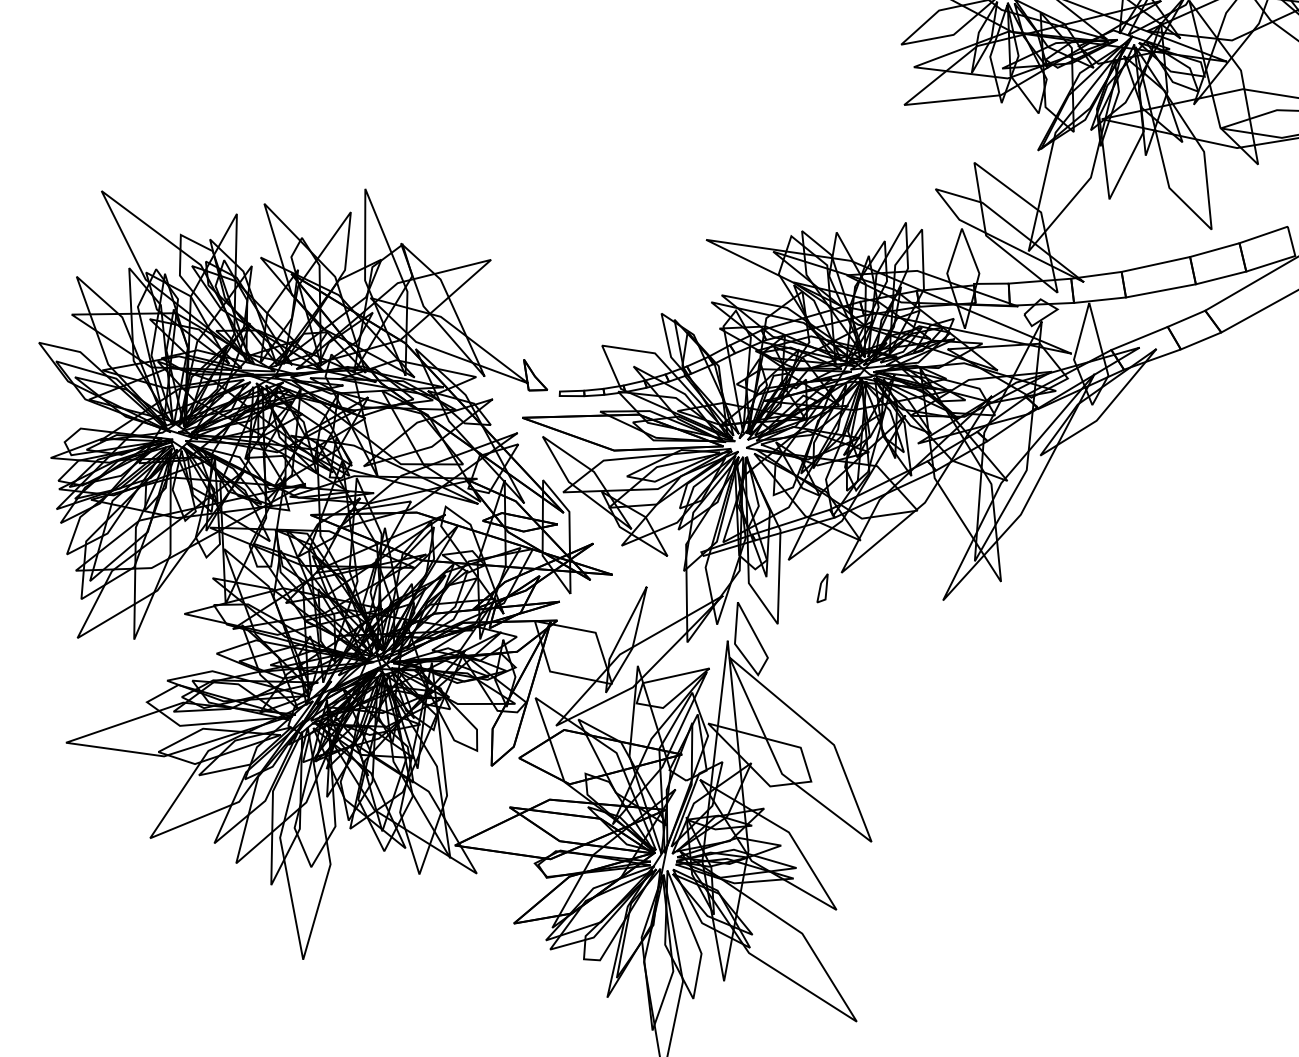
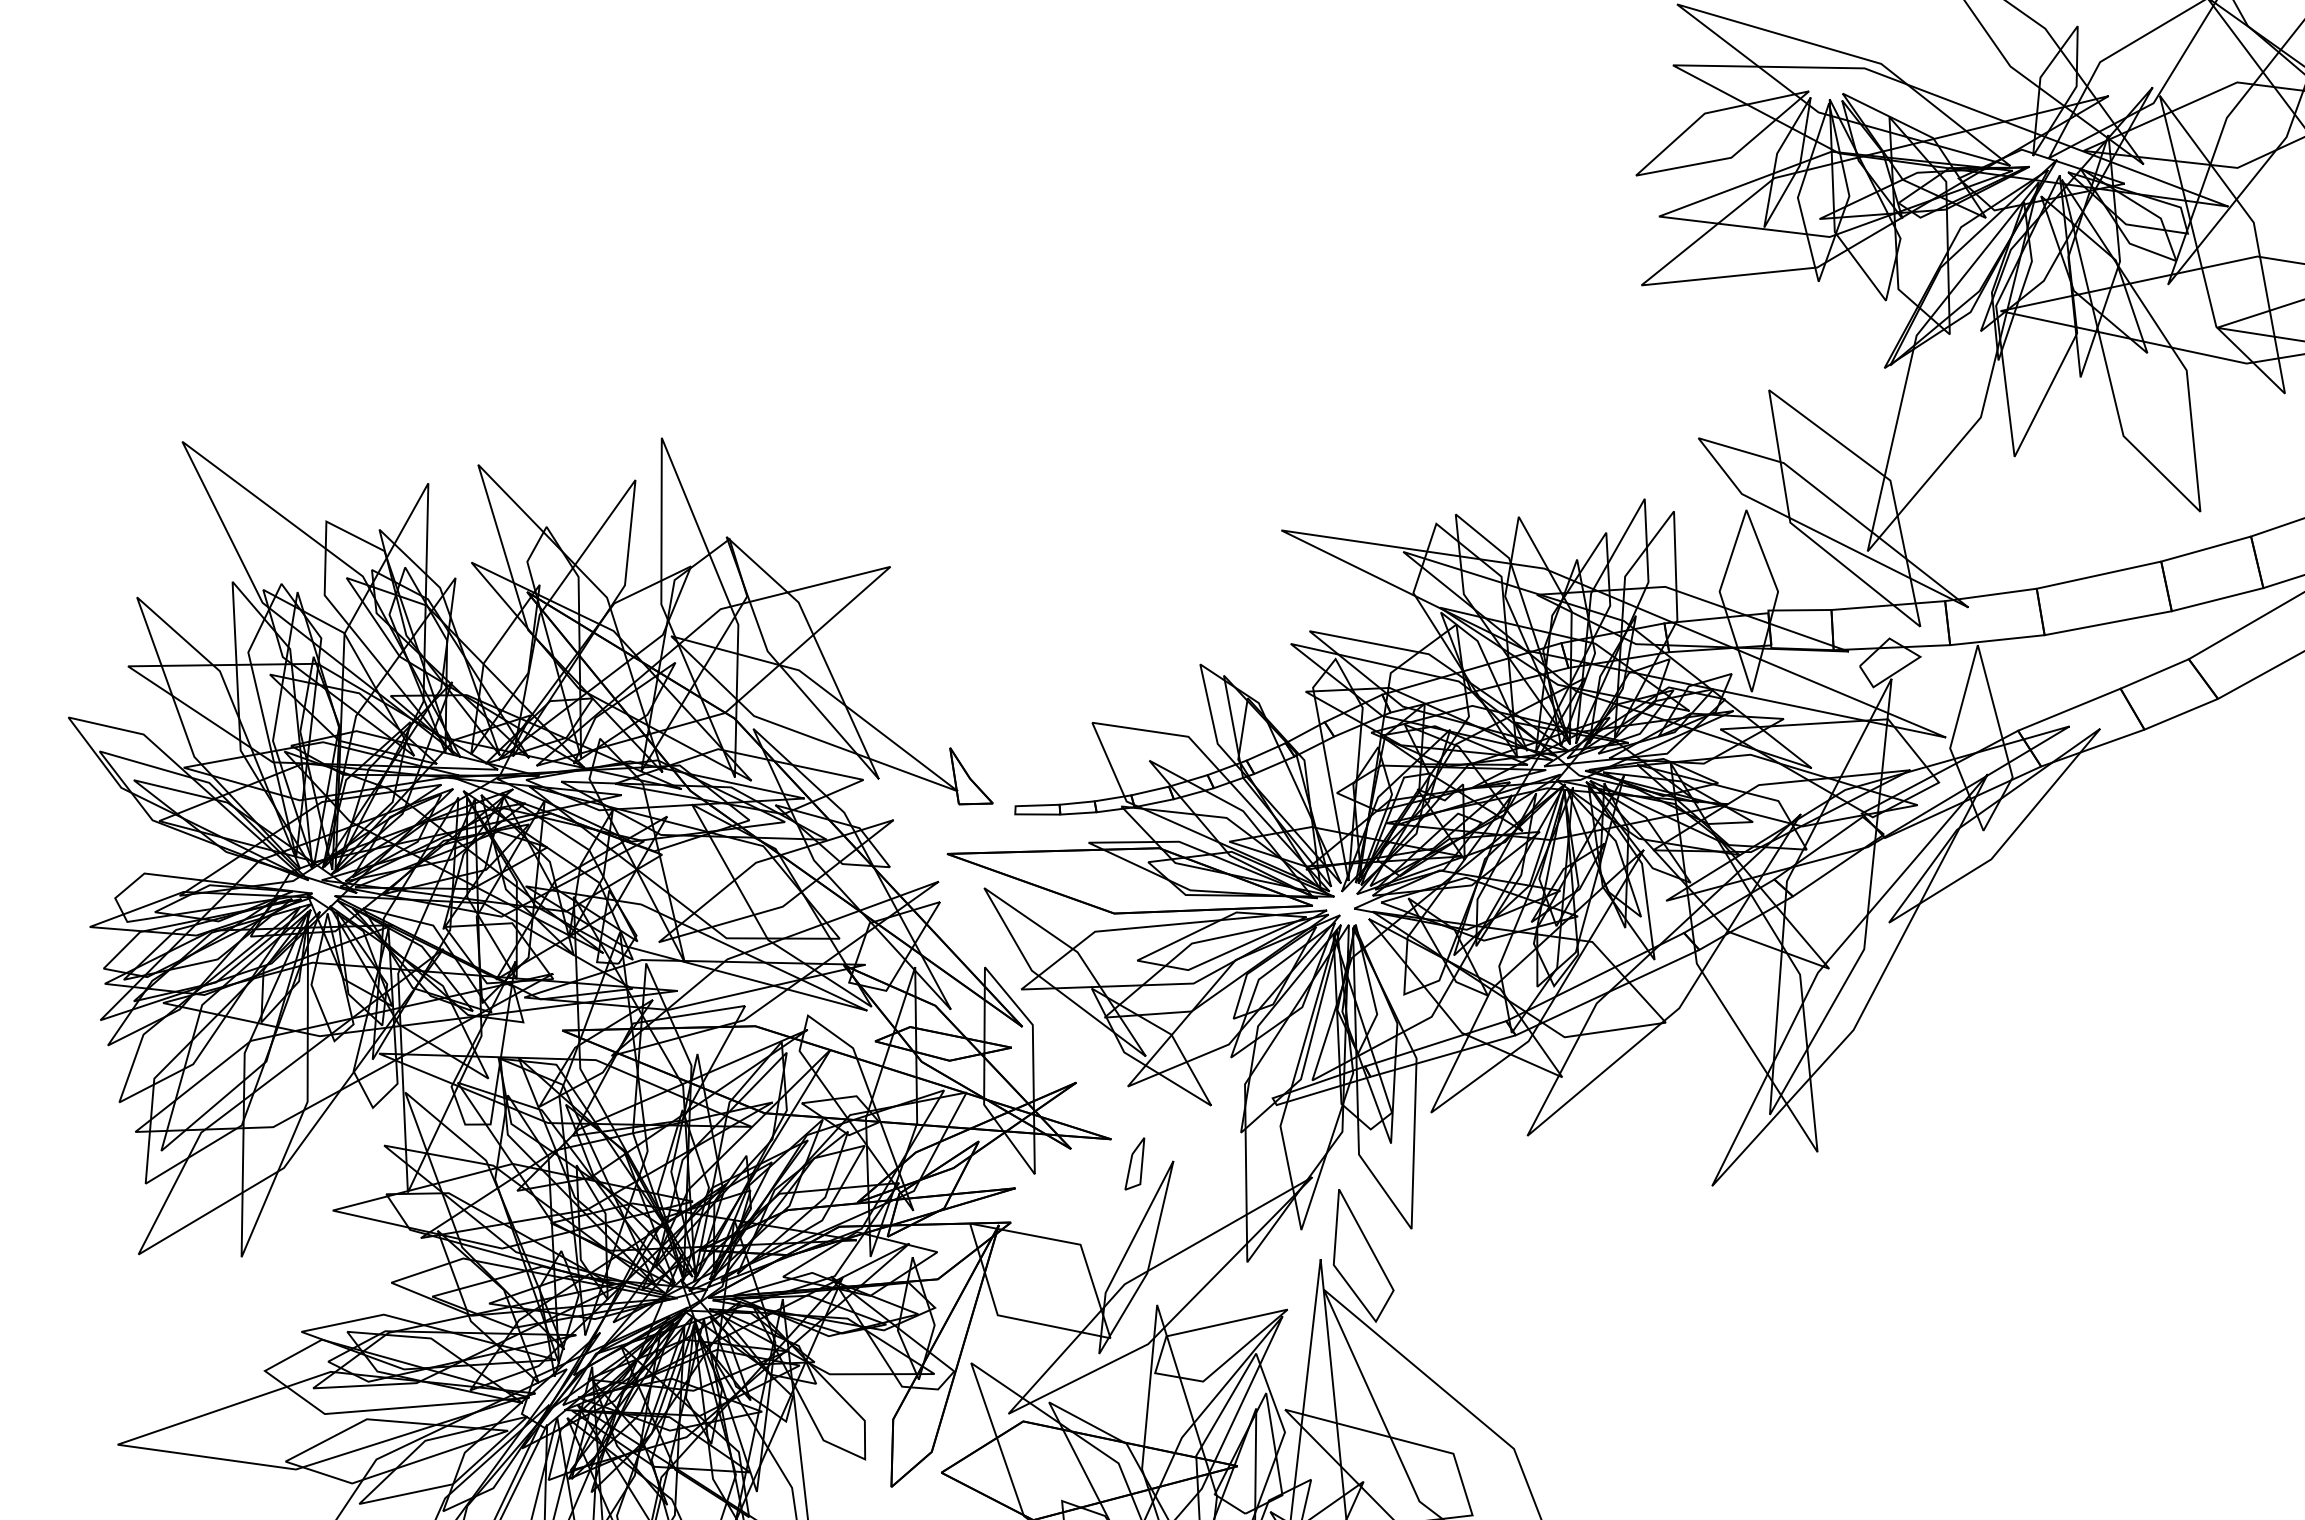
part: (822, 588) -> (1134, 1164), moved

